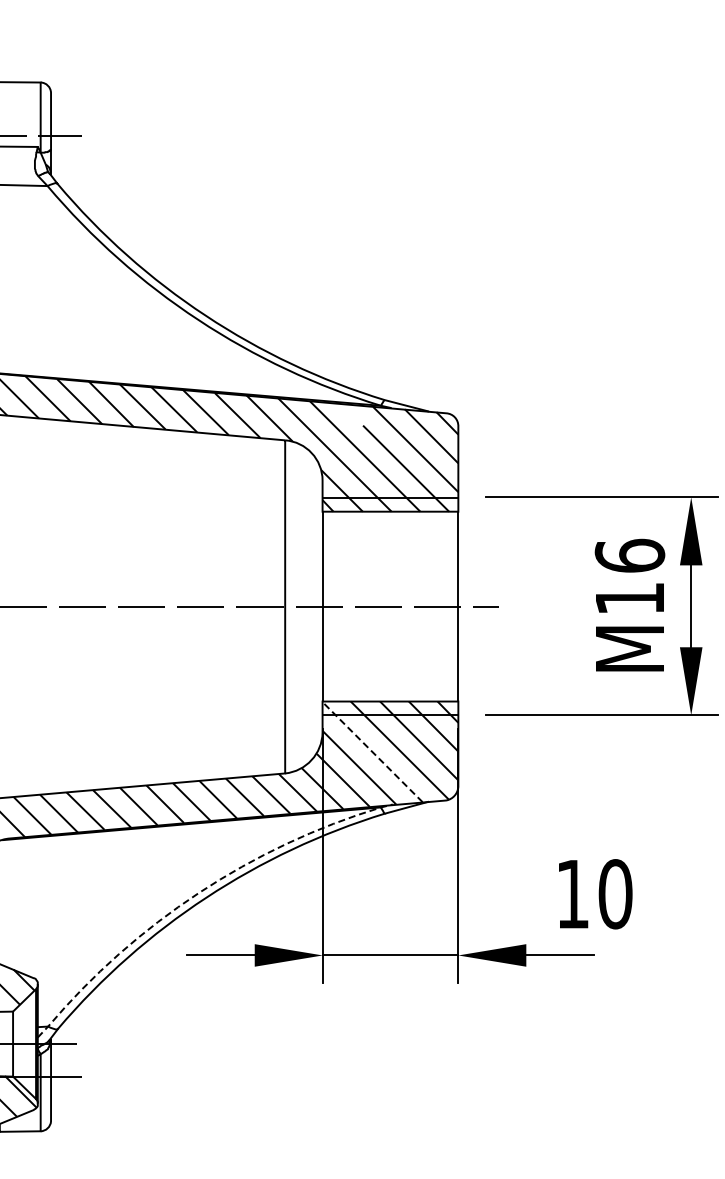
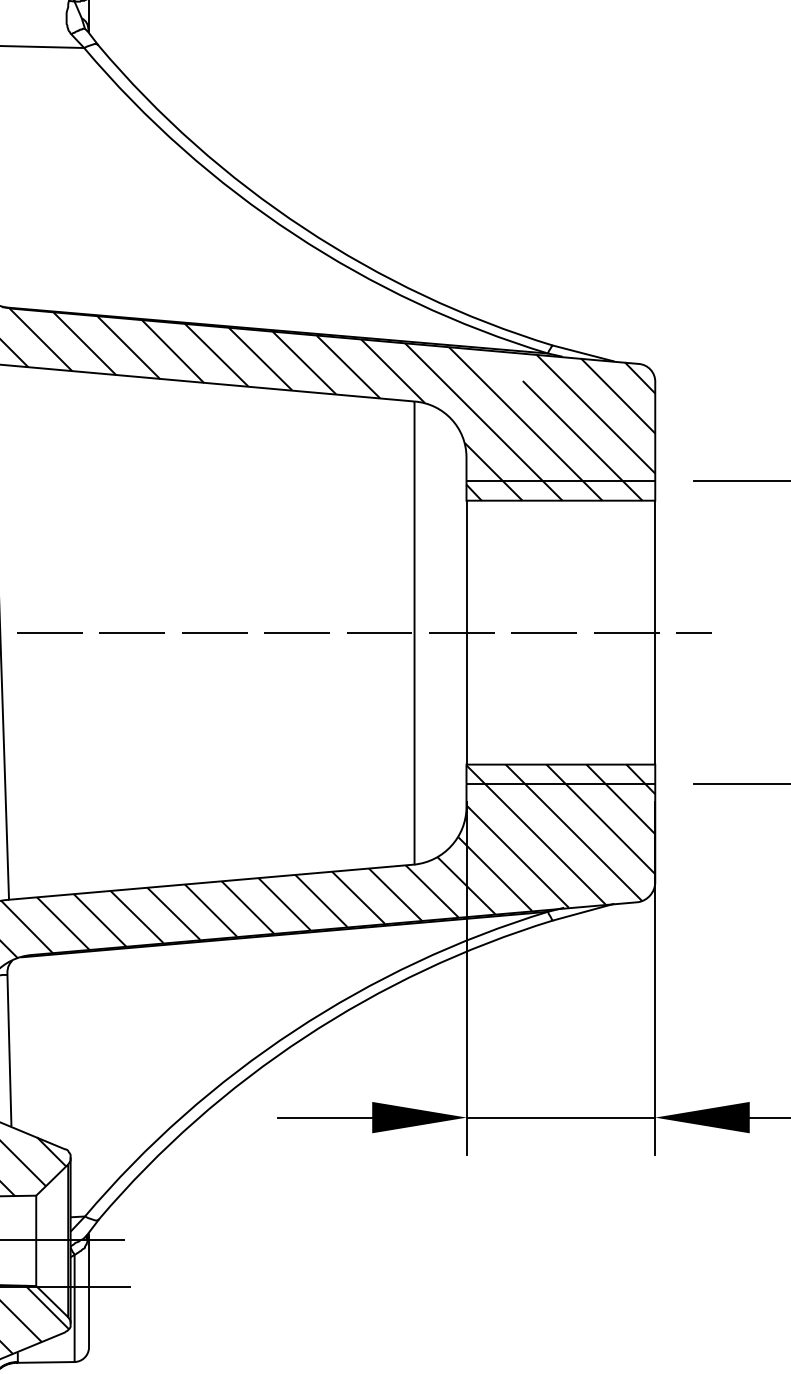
line: (372, 752) -> (535, 835), dashed -> solid
line: (198, 893) -> (294, 1031), dashed -> solid

